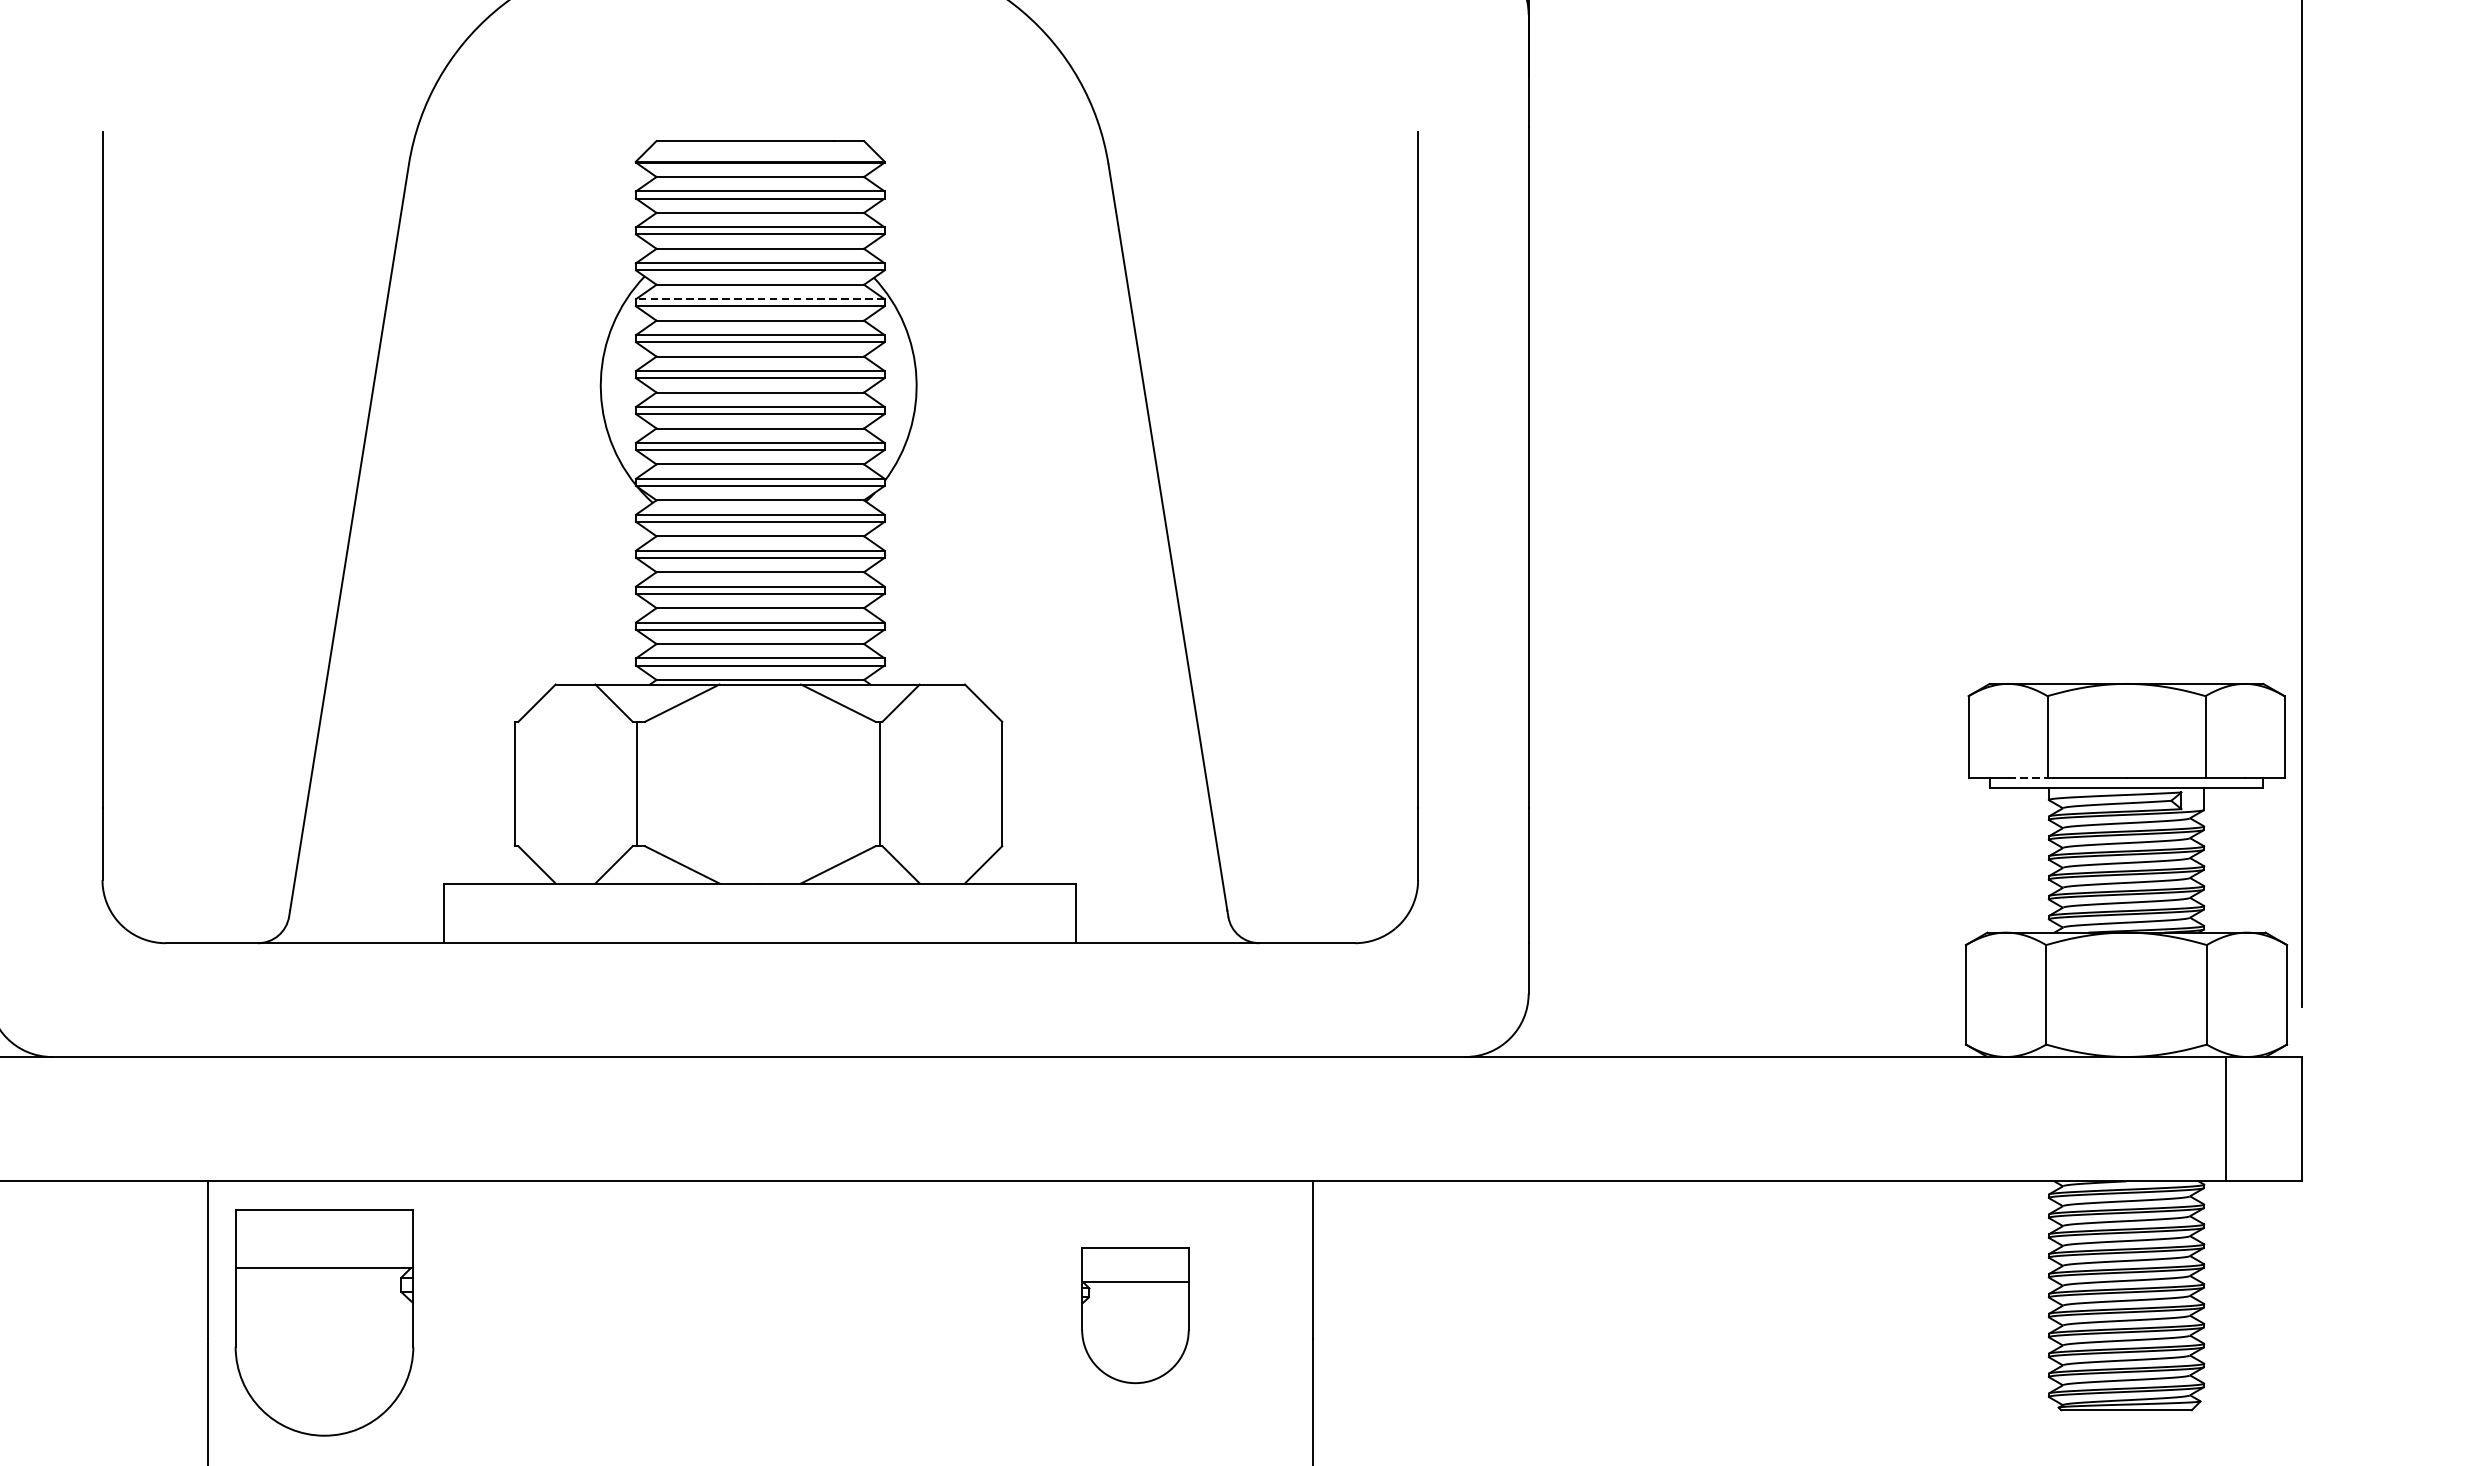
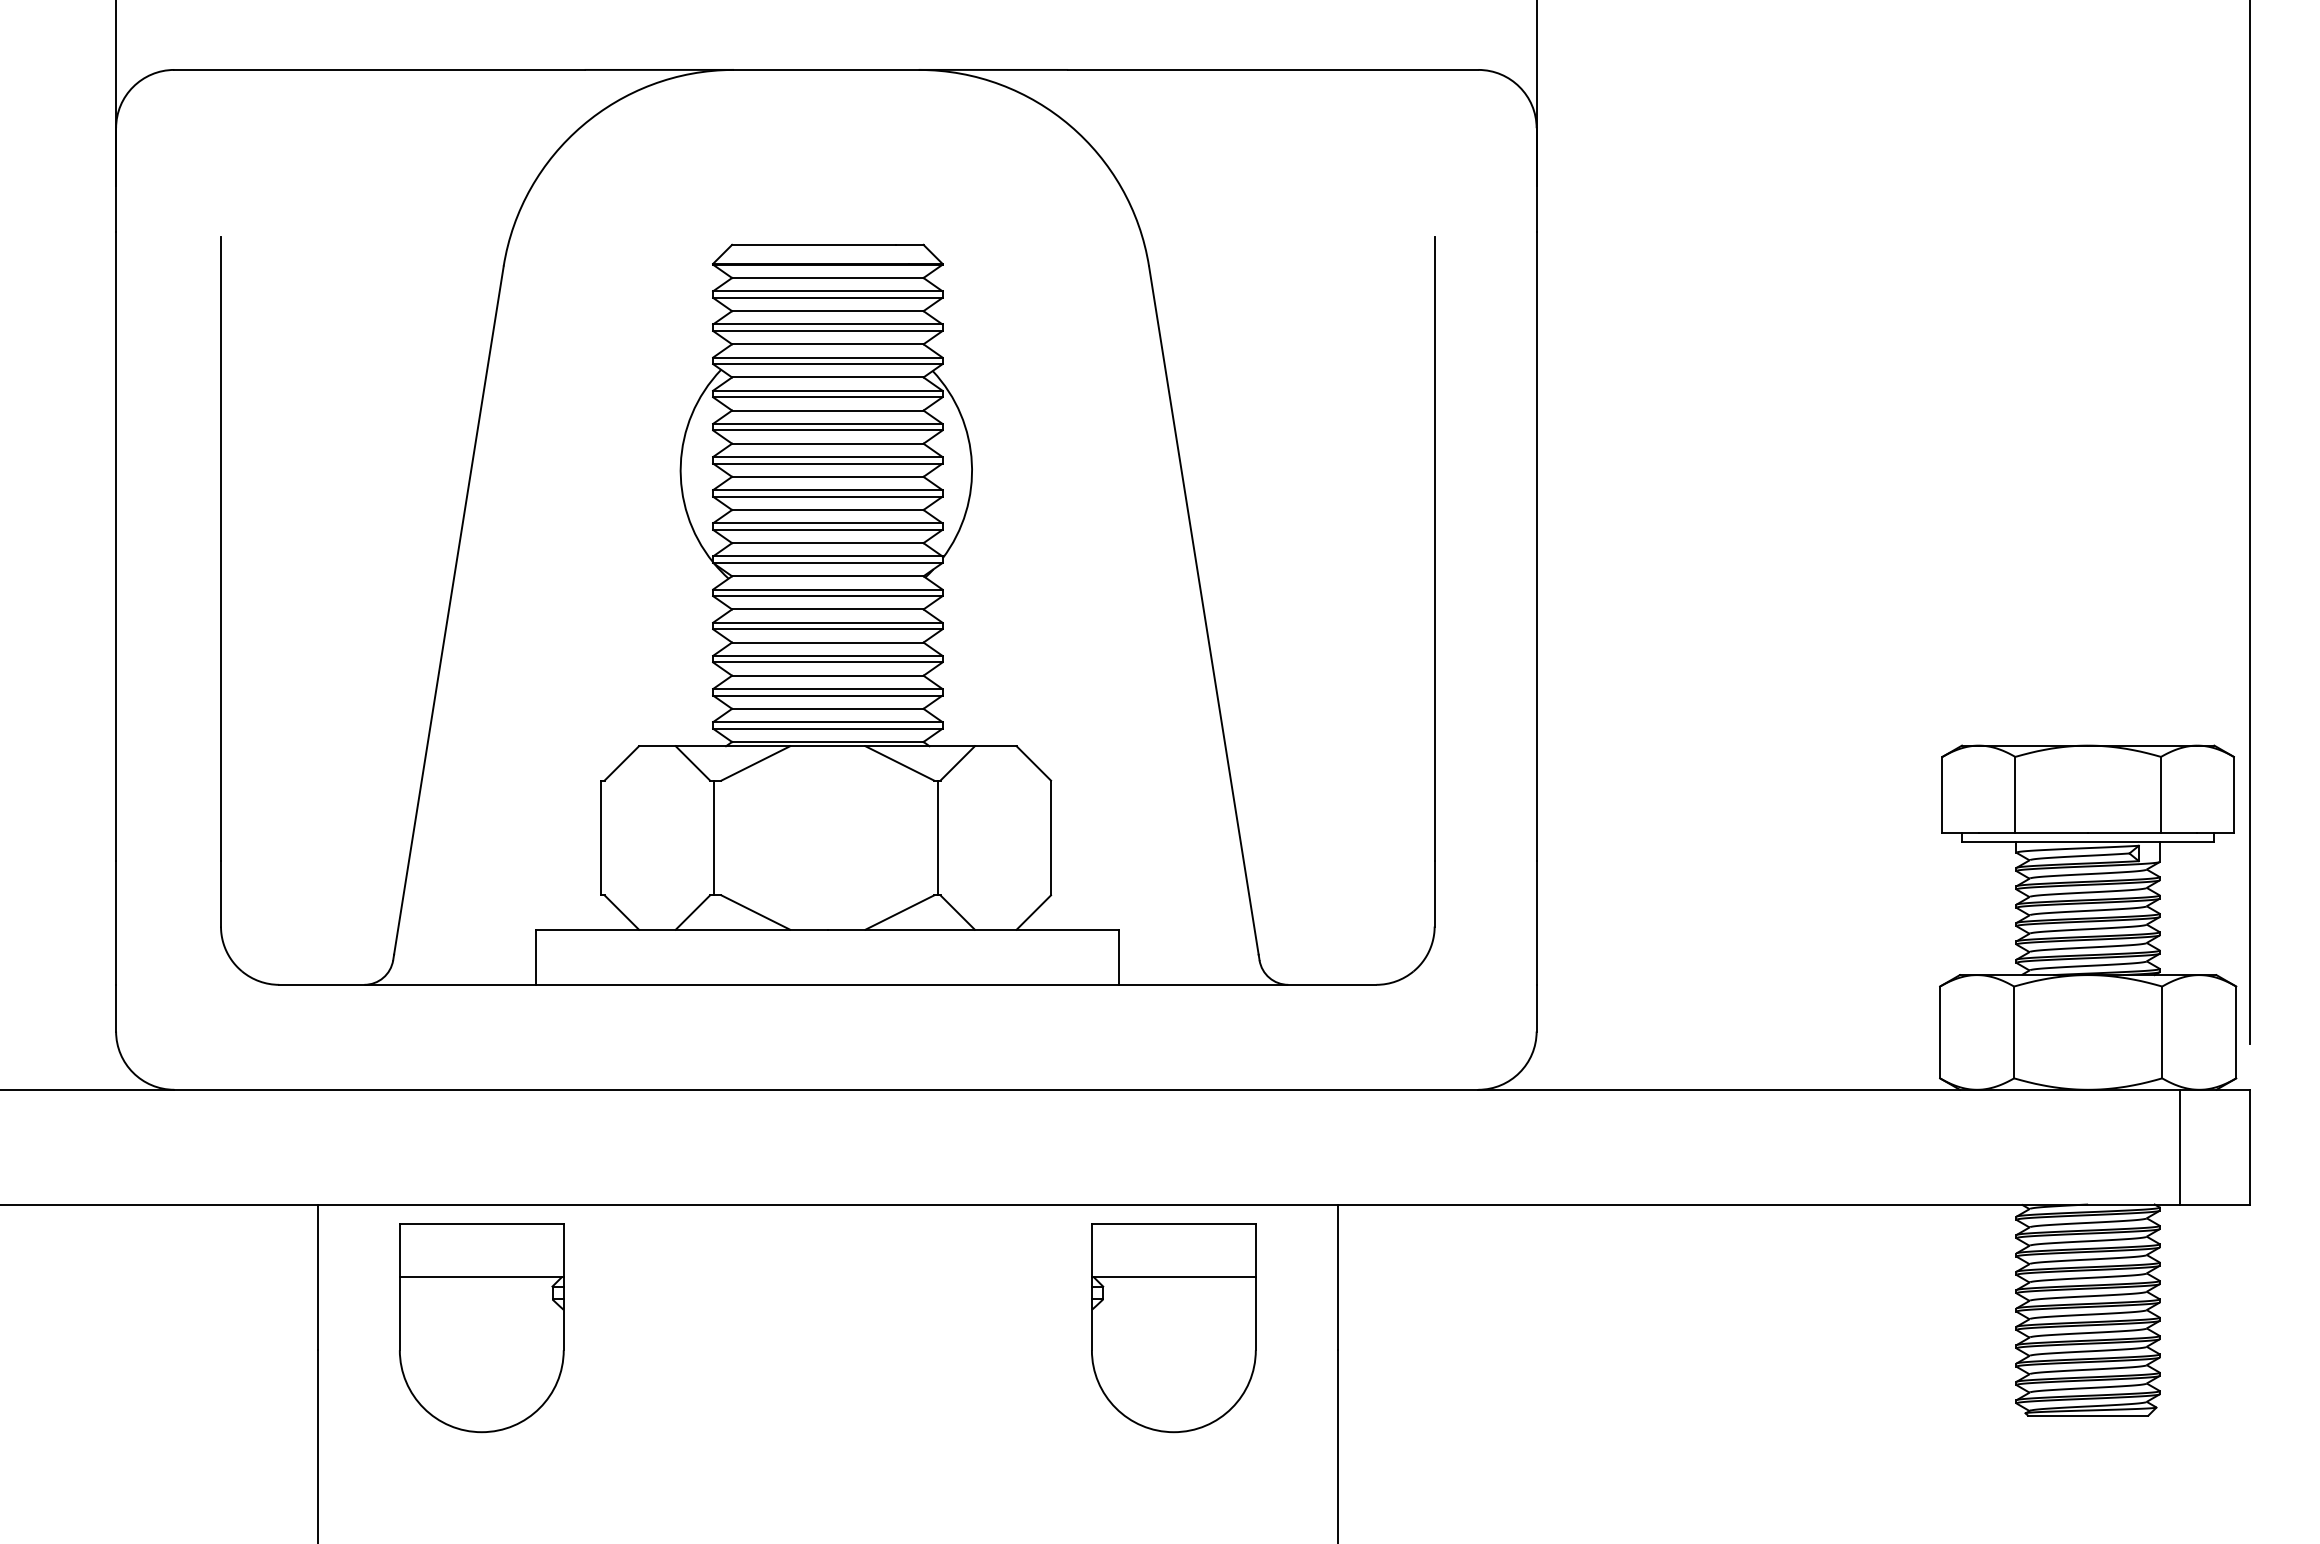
line: (759, 298) -> (827, 390), dashed -> solid
line: (2028, 778) -> (1997, 832), dashed -> solid
part: (1135, 1315) -> (1173, 1328), size x1.67
part: (324, 1323) -> (481, 1328), moved

